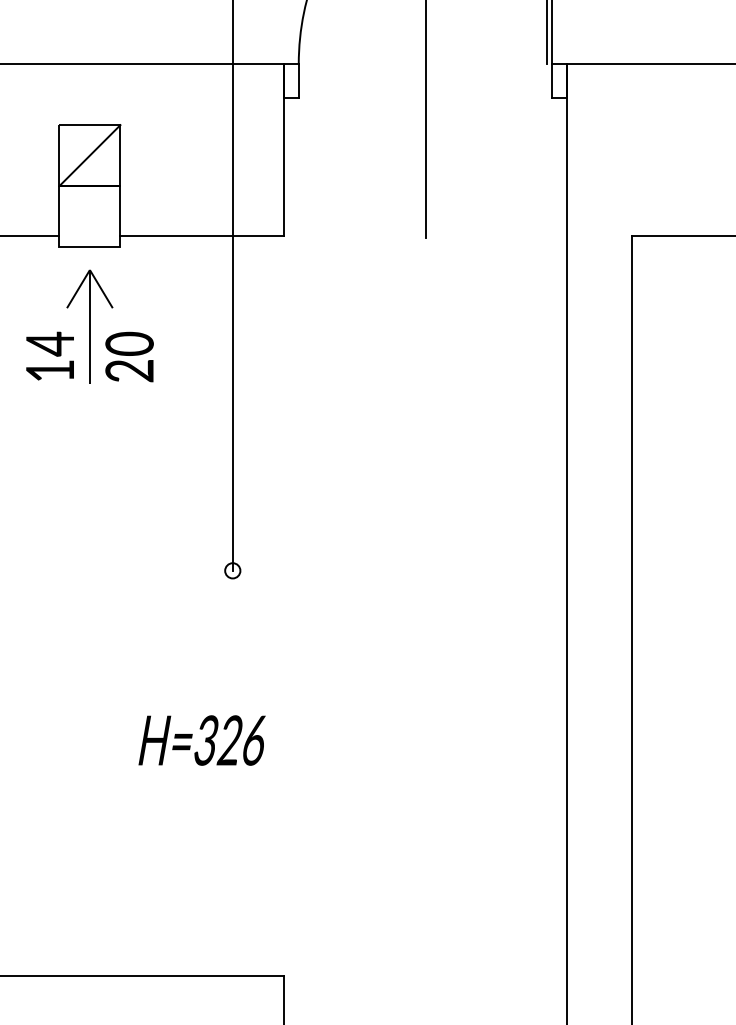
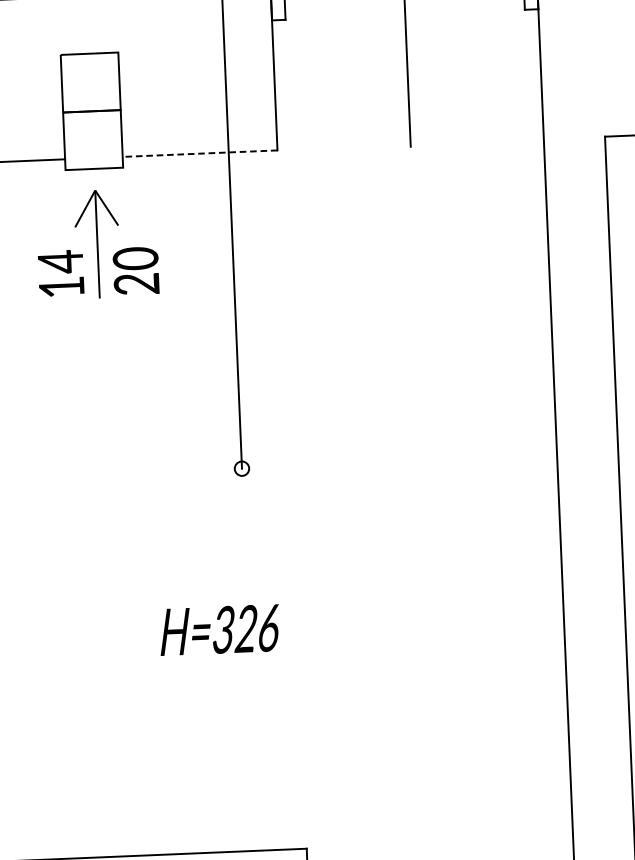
line: (89, 155) -> (90, 82), removed
line: (201, 235) -> (199, 153), solid -> dashed

